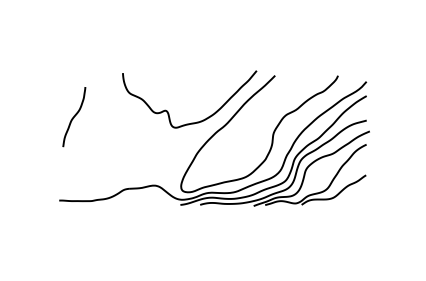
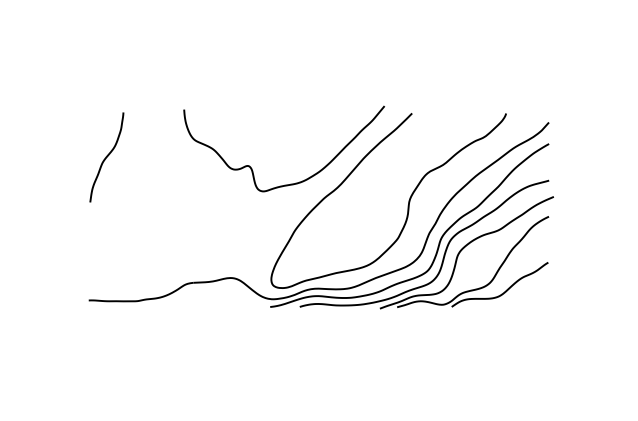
curve: (74, 117) -> (107, 158), moved

